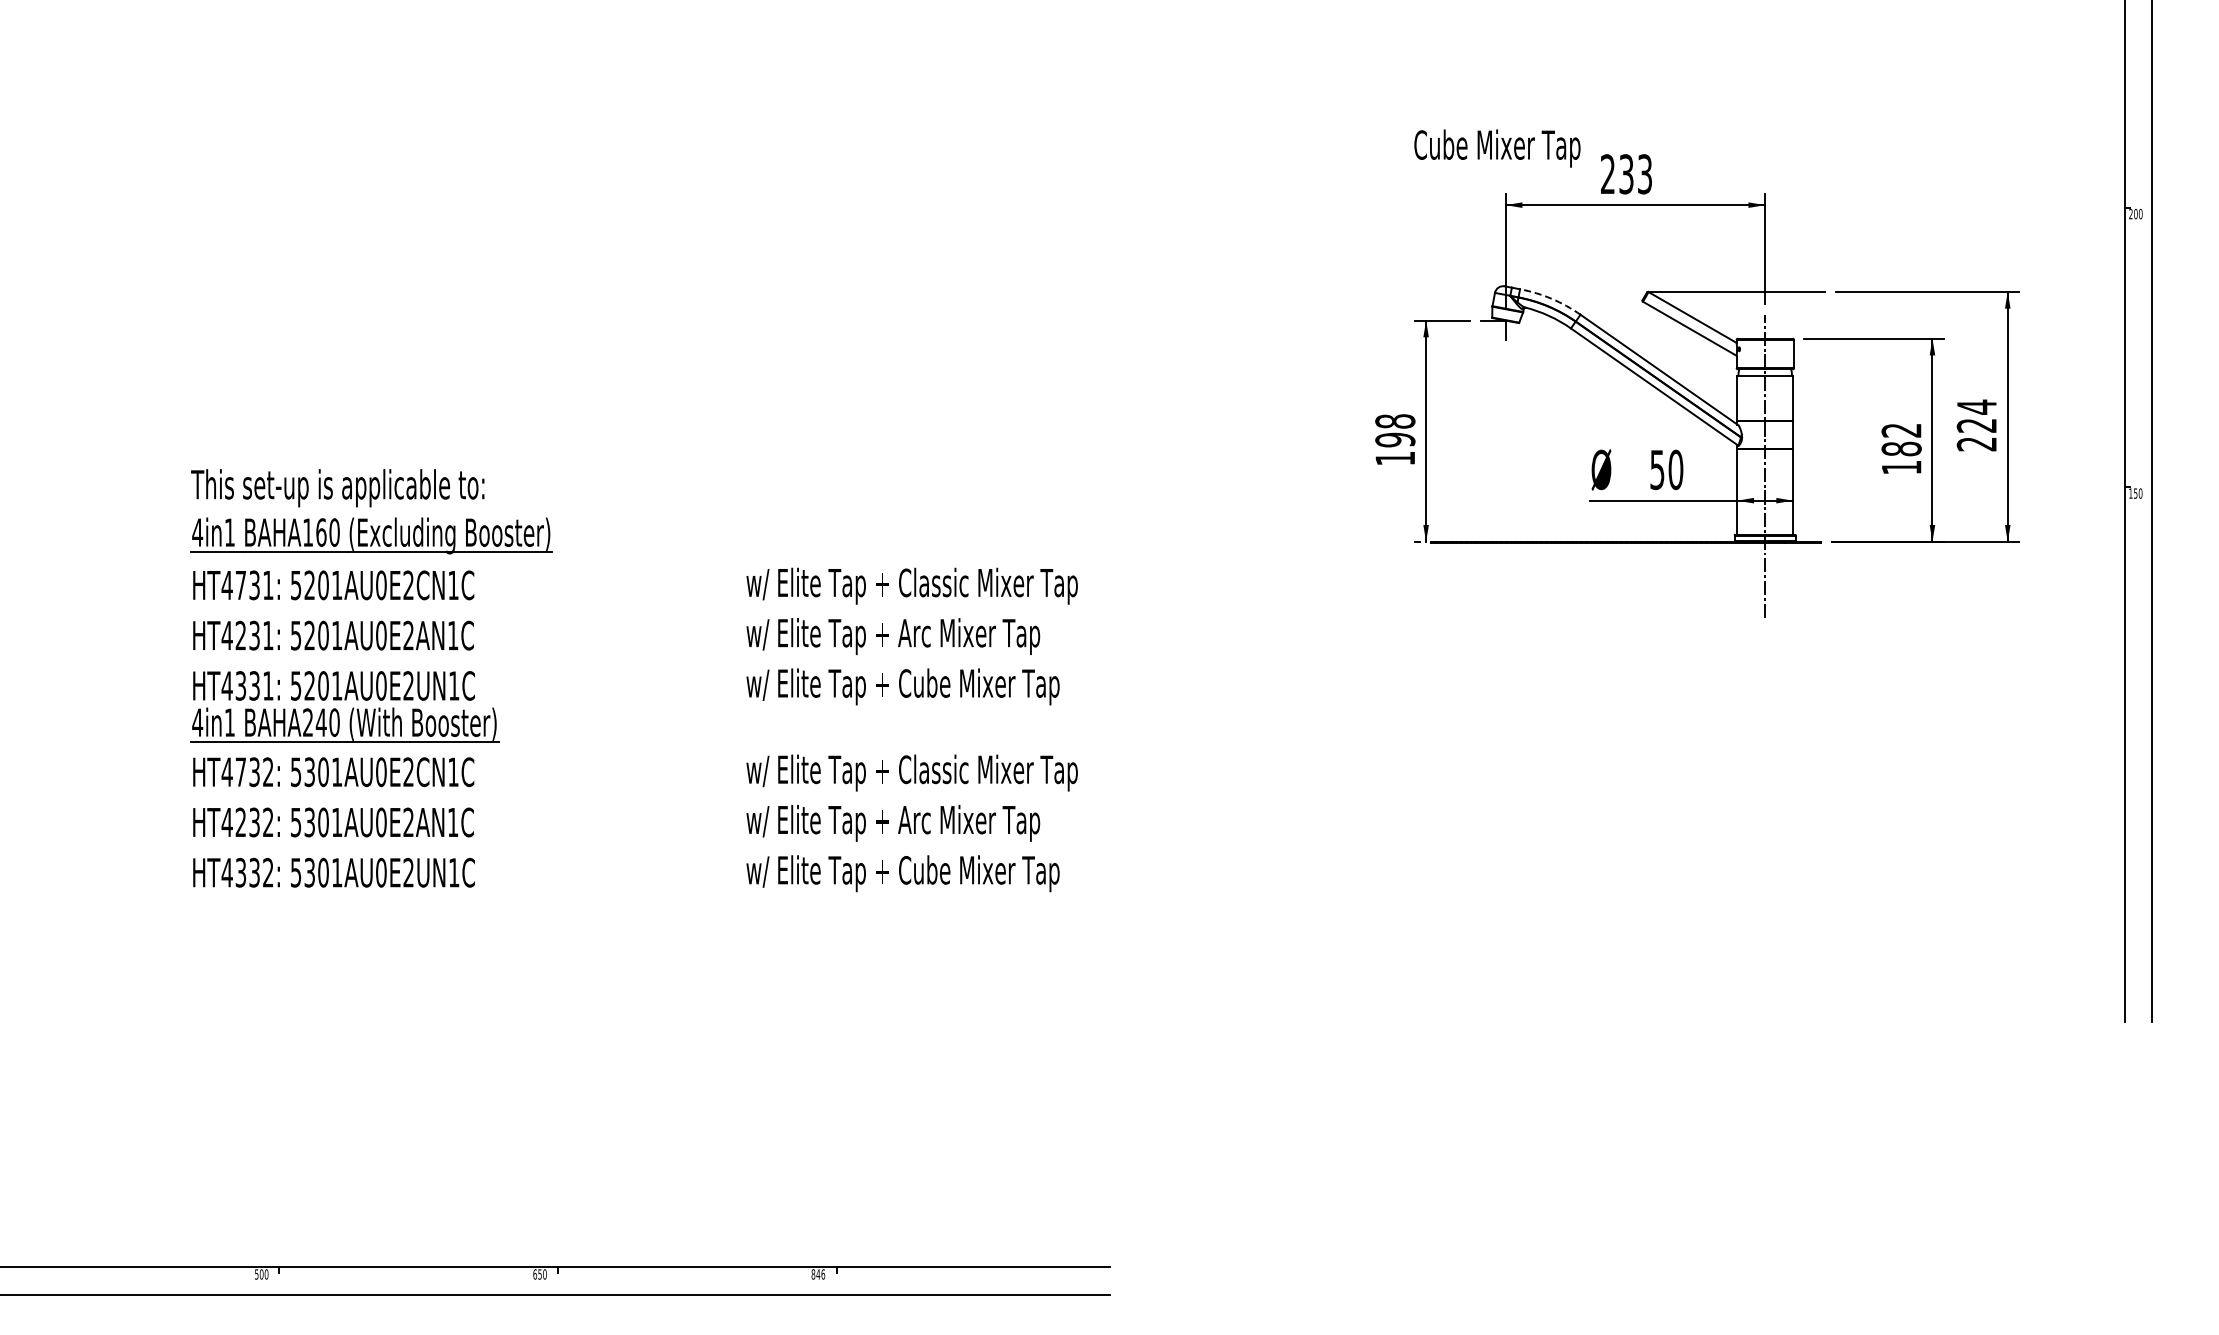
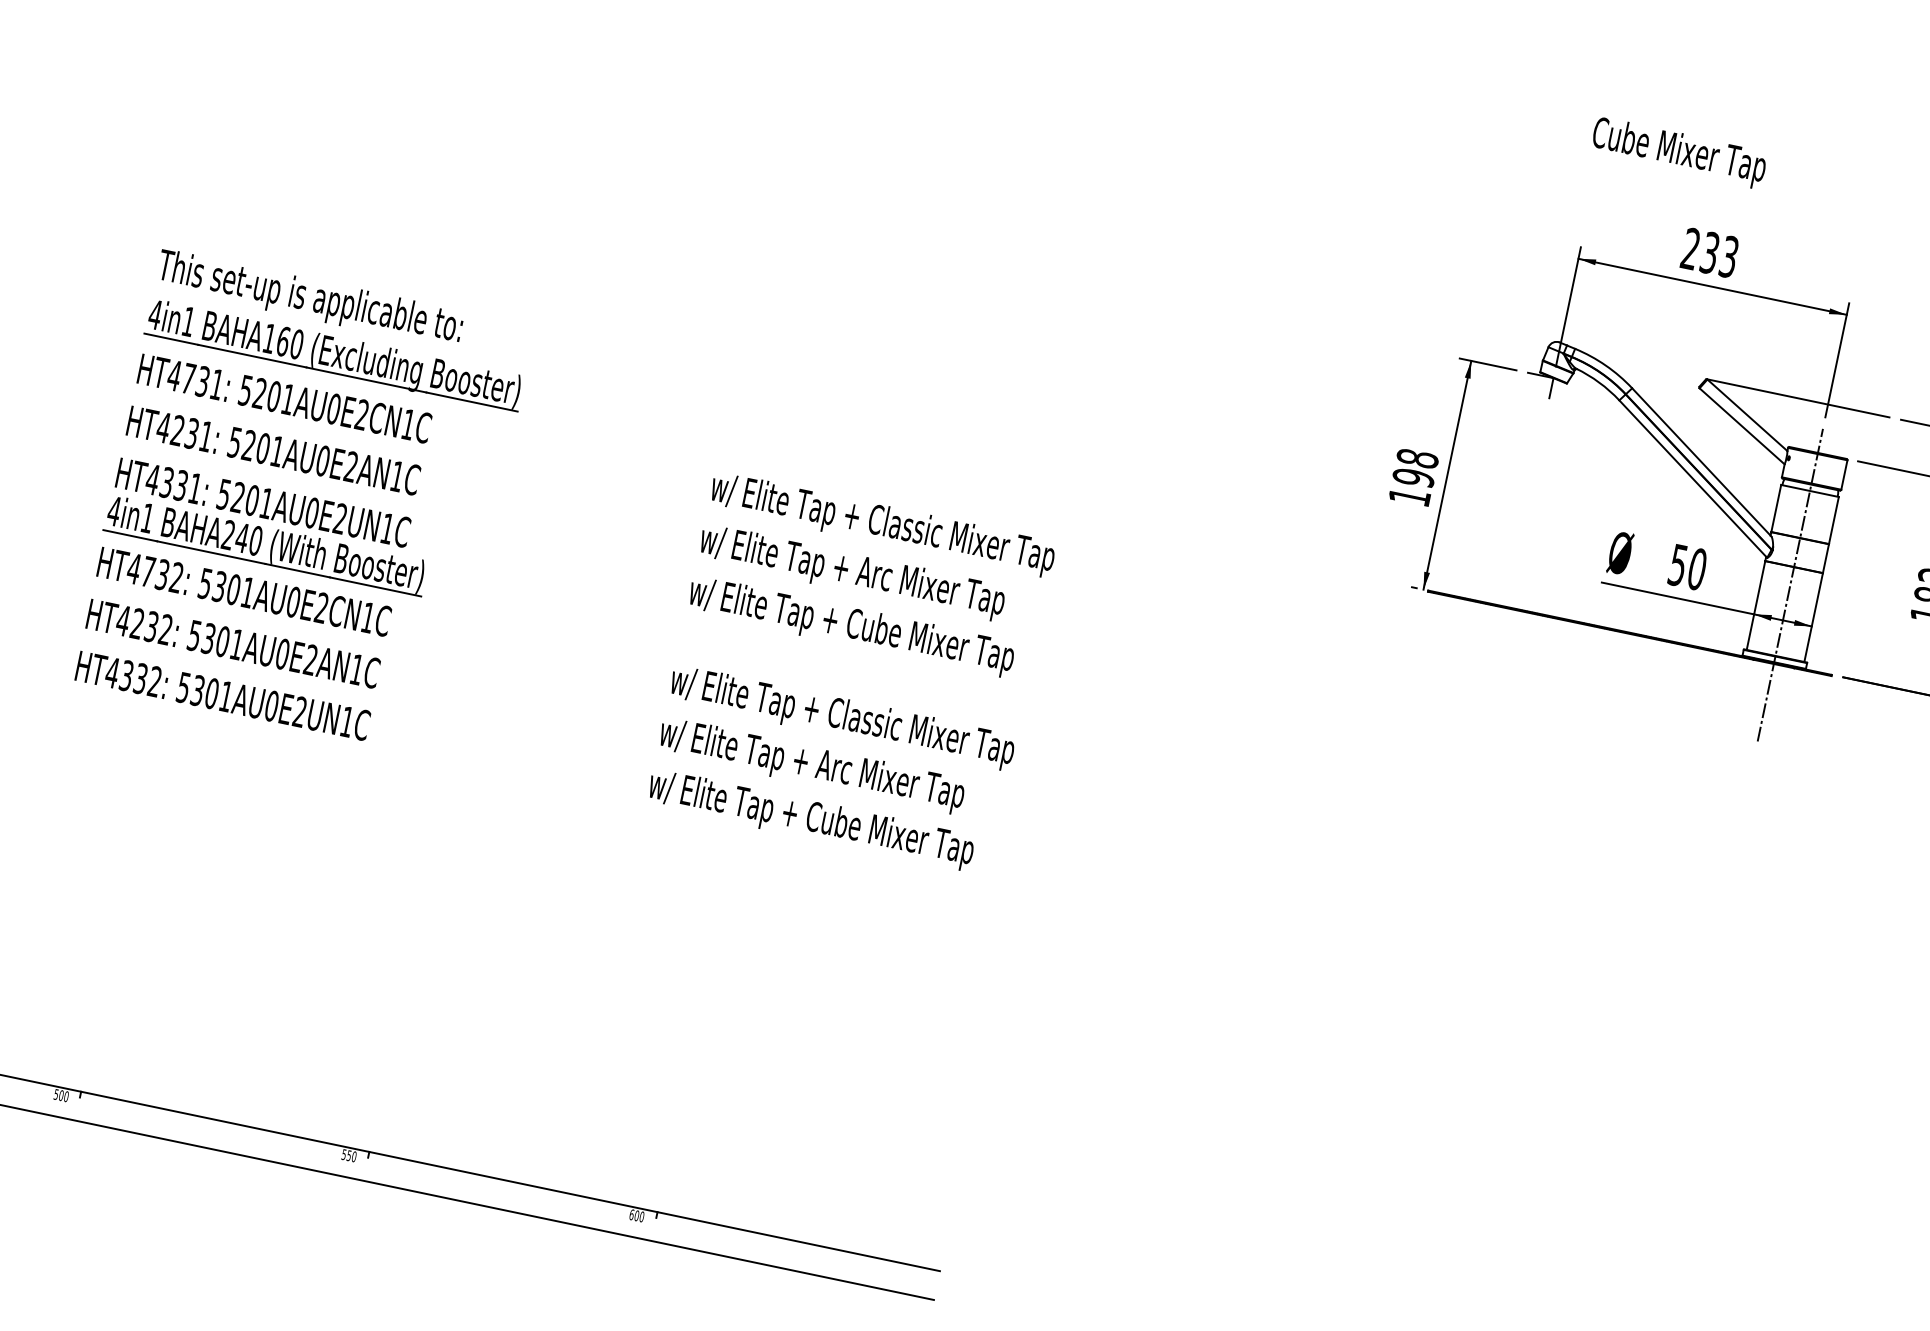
text: (1497, 148) -> (1679, 152), moved
arc: (1551, 298) -> (1605, 365), dashed -> solid
text: (535, 1274) -> (344, 1154), 650 -> 550
text: (818, 1274) -> (637, 1215), 846 -> 600

